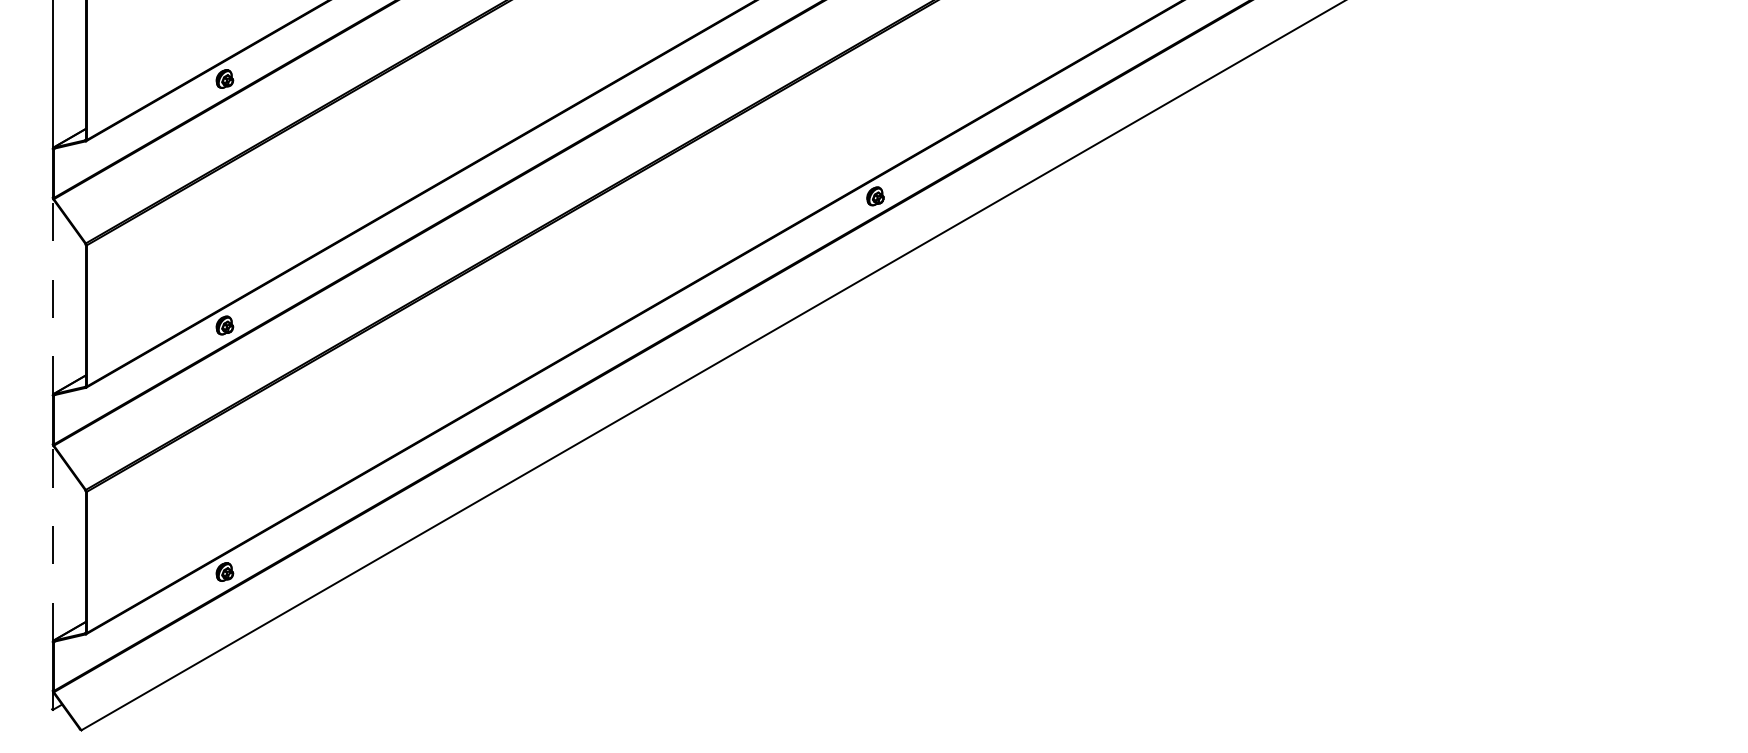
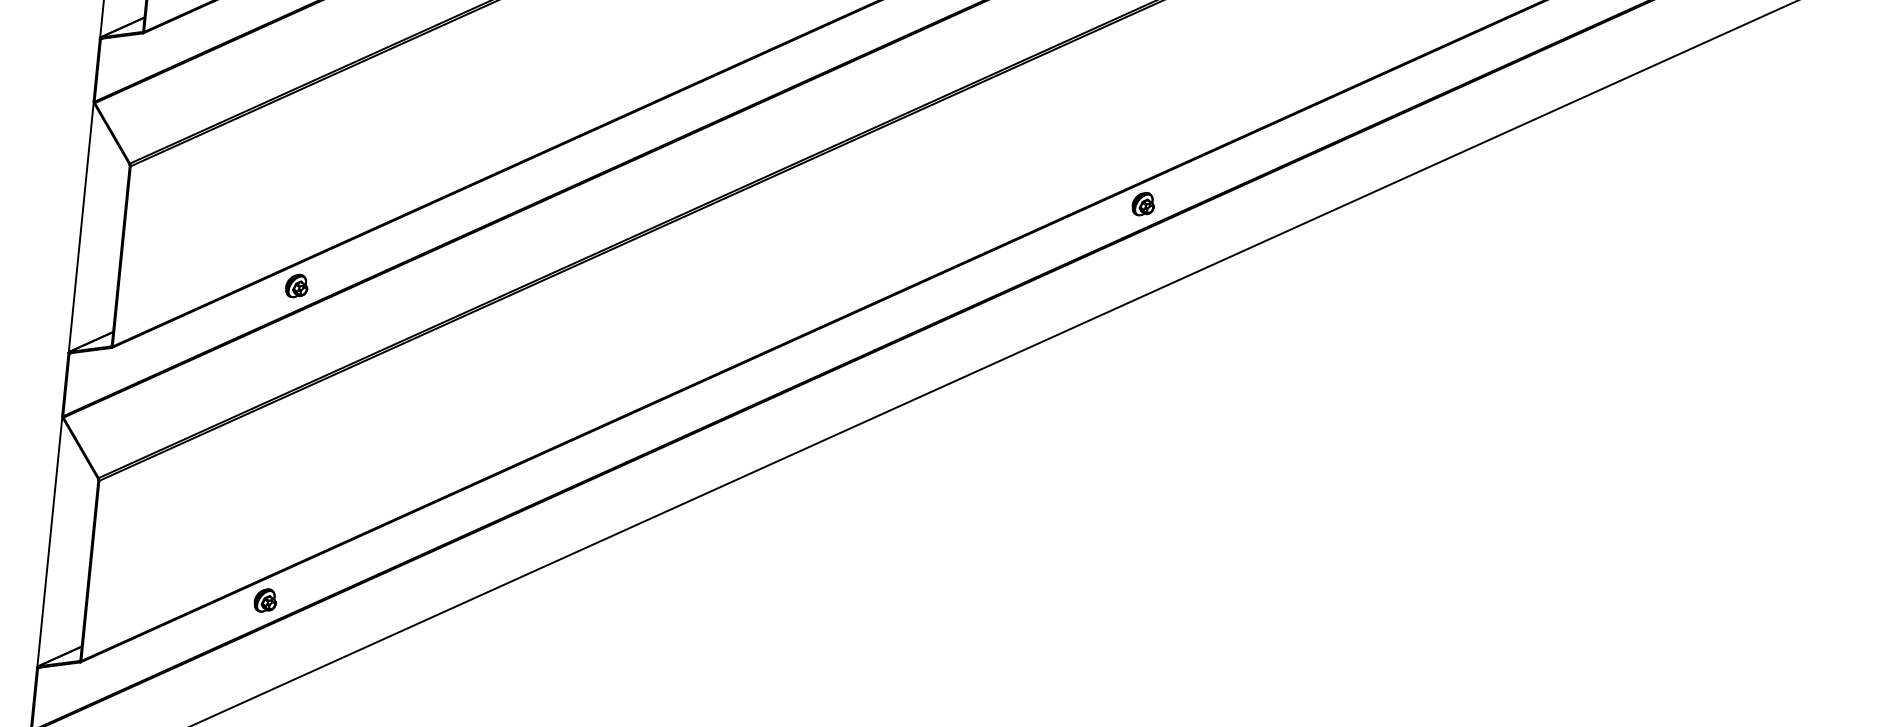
line: (52, 296) -> (80, 227), dashed -> solid
line: (52, 543) -> (49, 542), dashed -> solid

